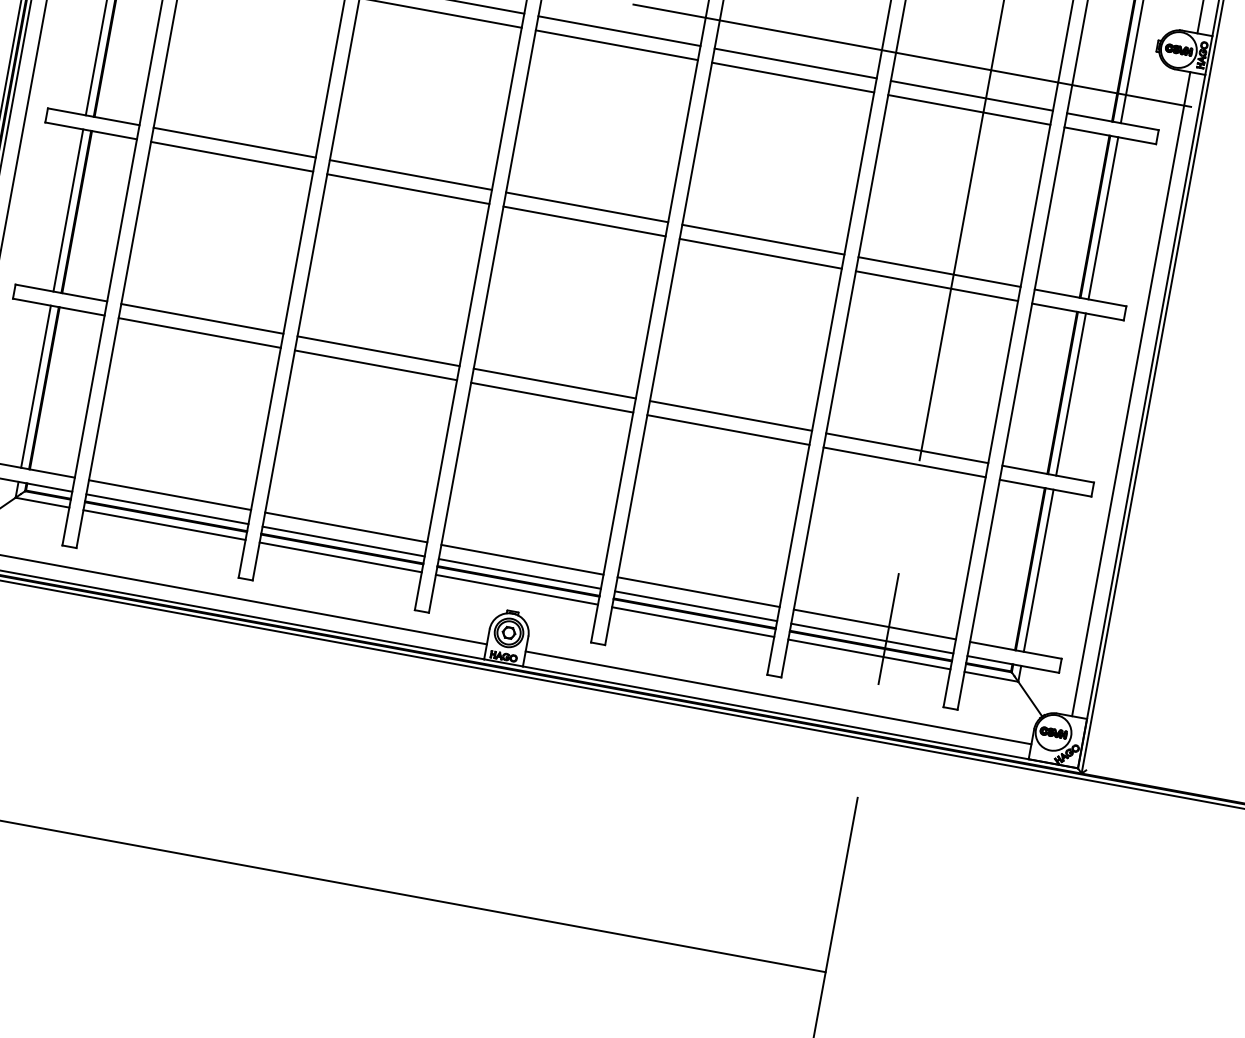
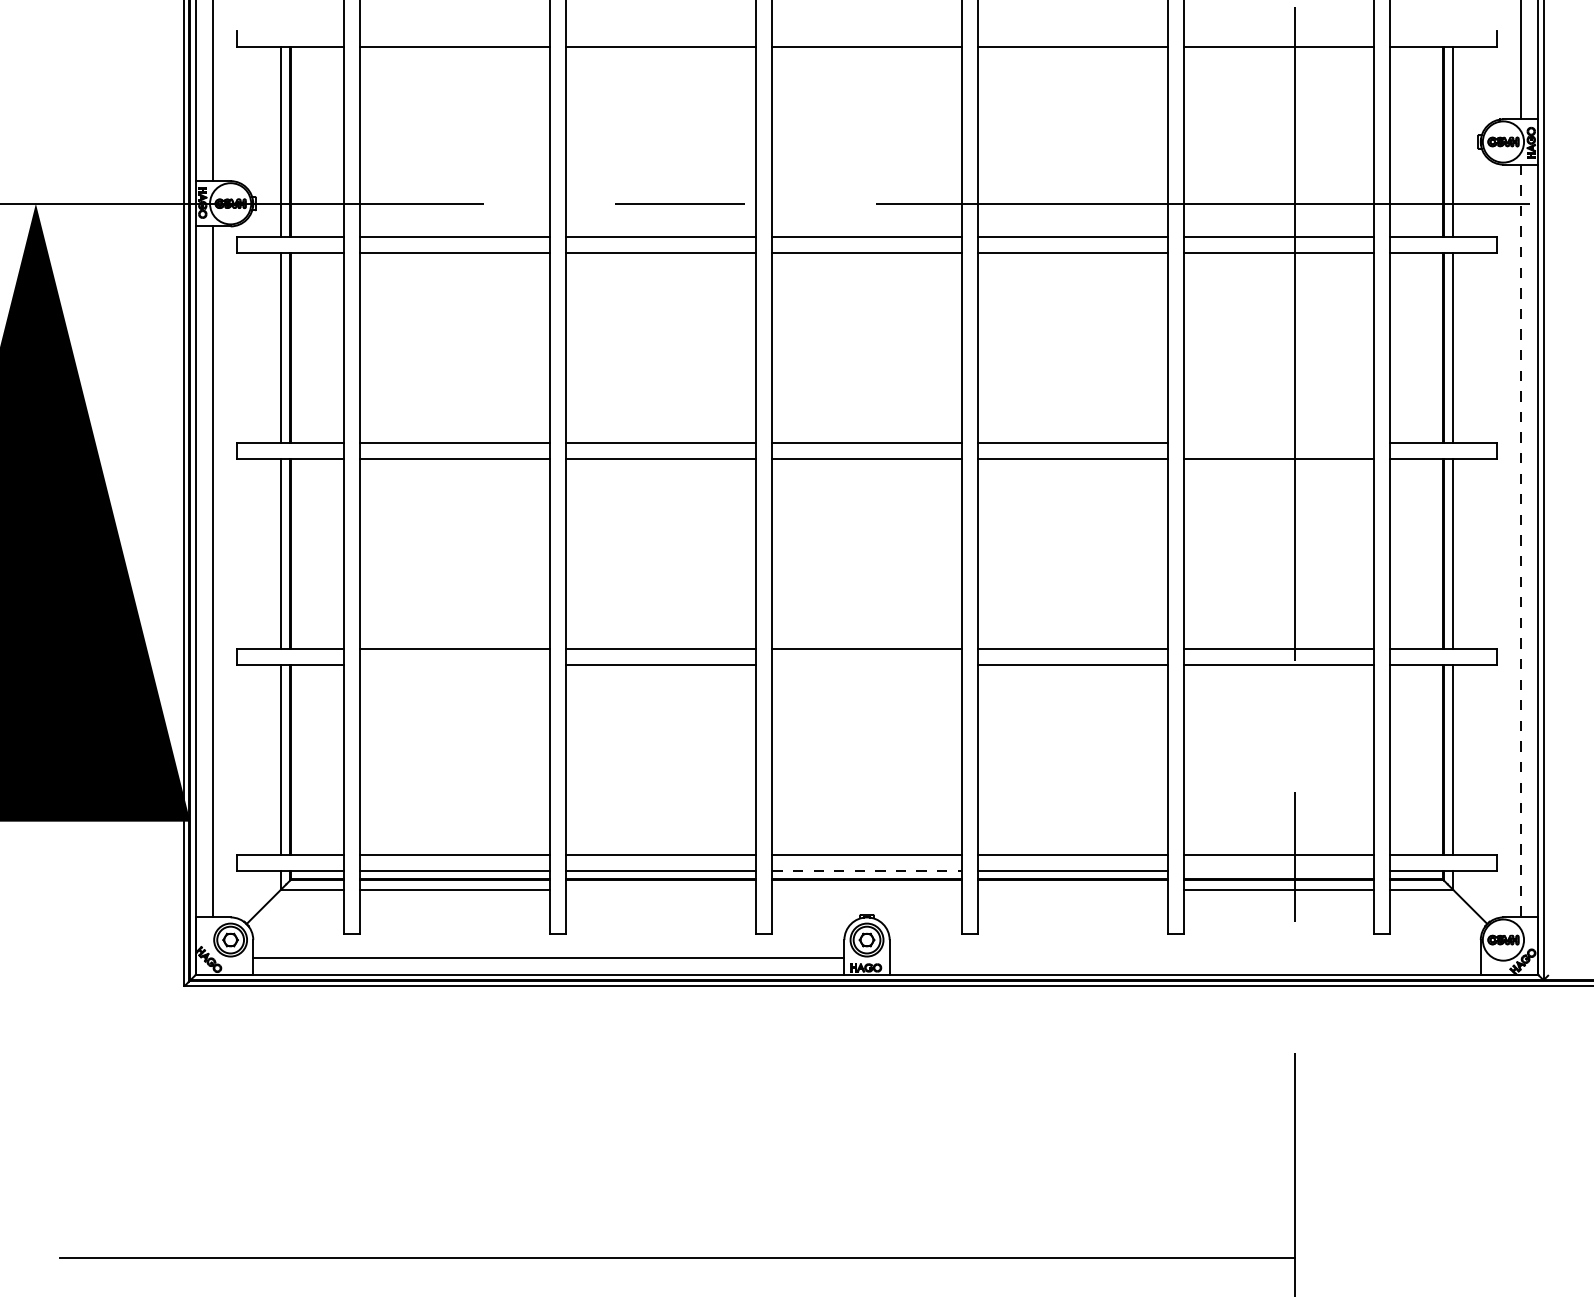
line: (939, 271) -> (1278, 442), removed
line: (199, 333) -> (454, 665), removed
line: (1130, 394) -> (1520, 541), solid -> dashed
line: (551, 397) -> (866, 665), removed
line: (340, 557) -> (660, 889), removed
line: (520, 574) -> (867, 871), solid -> dashed
line: (516, 589) -> (866, 889), removed
line: (692, 621) -> (1072, 889), removed
line: (871, 638) -> (1278, 871), removed
line: (777, 697) -> (1184, 957), removed

